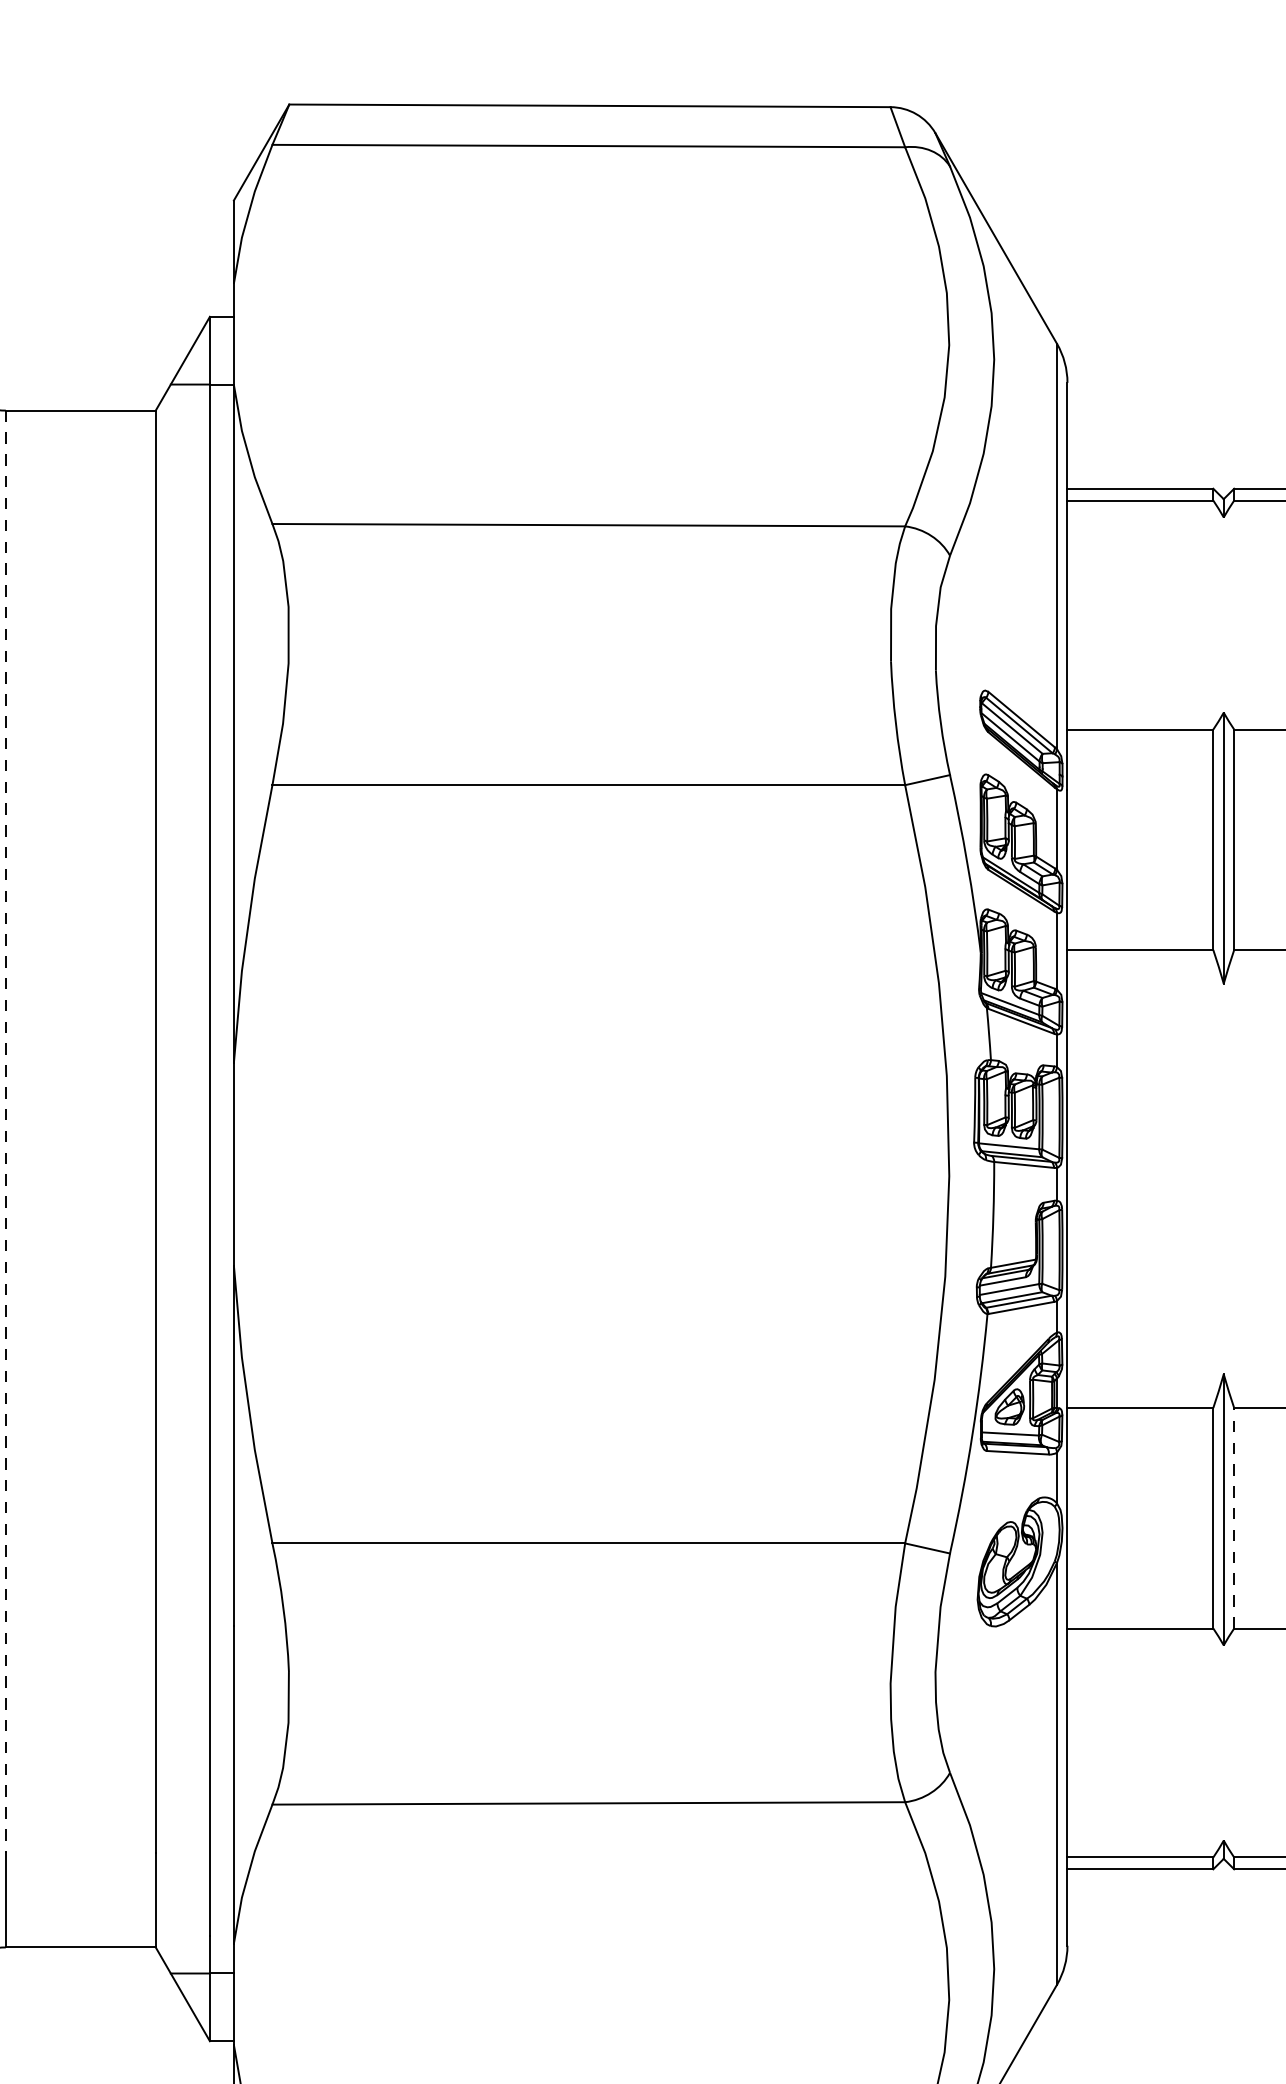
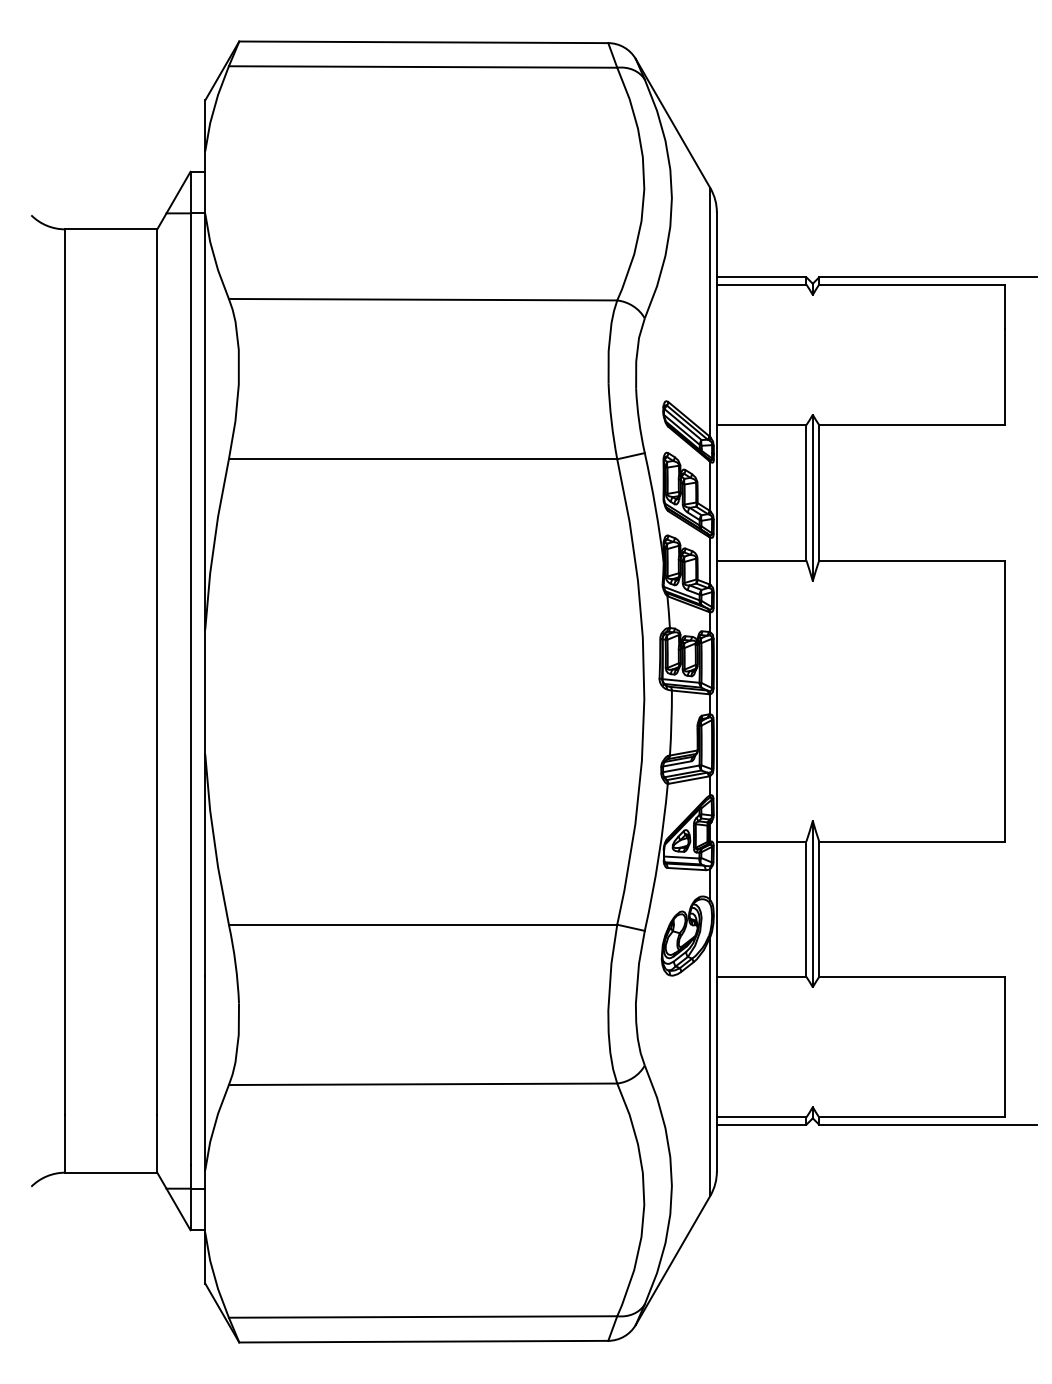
line: (6, 1132) -> (65, 672), dashed -> solid
line: (1234, 1518) -> (819, 909), dashed -> solid

